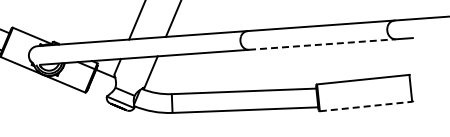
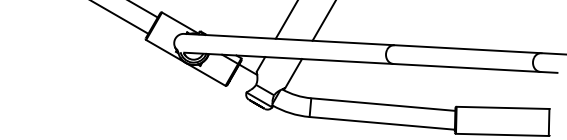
line: (321, 44) -> (466, 67), dashed -> solid
line: (366, 106) -> (502, 134), dashed -> solid

